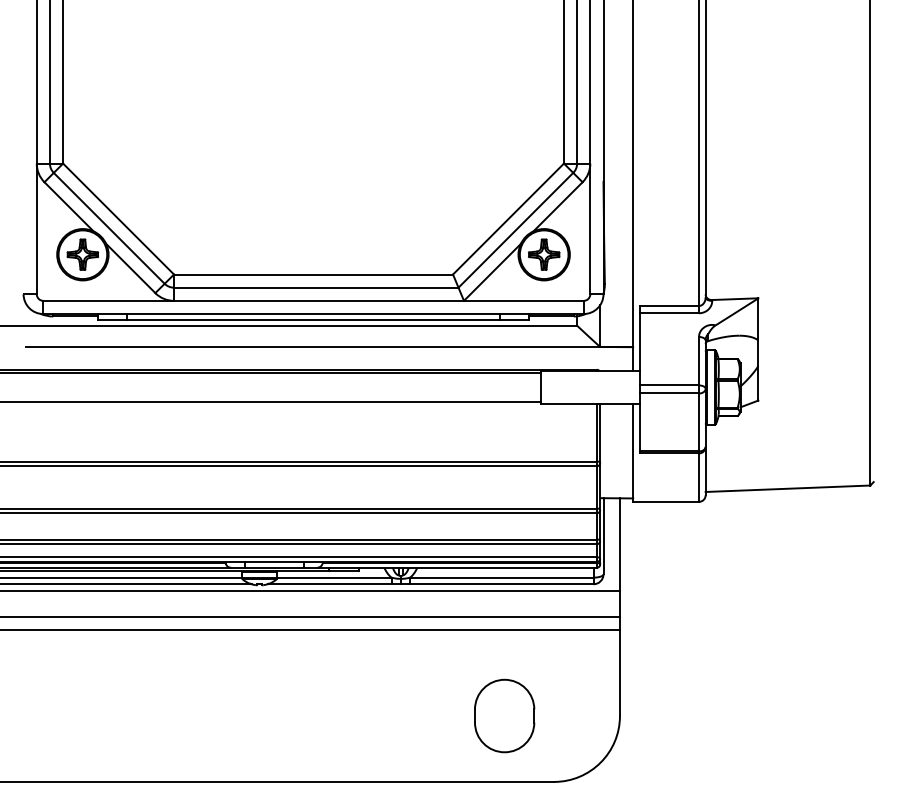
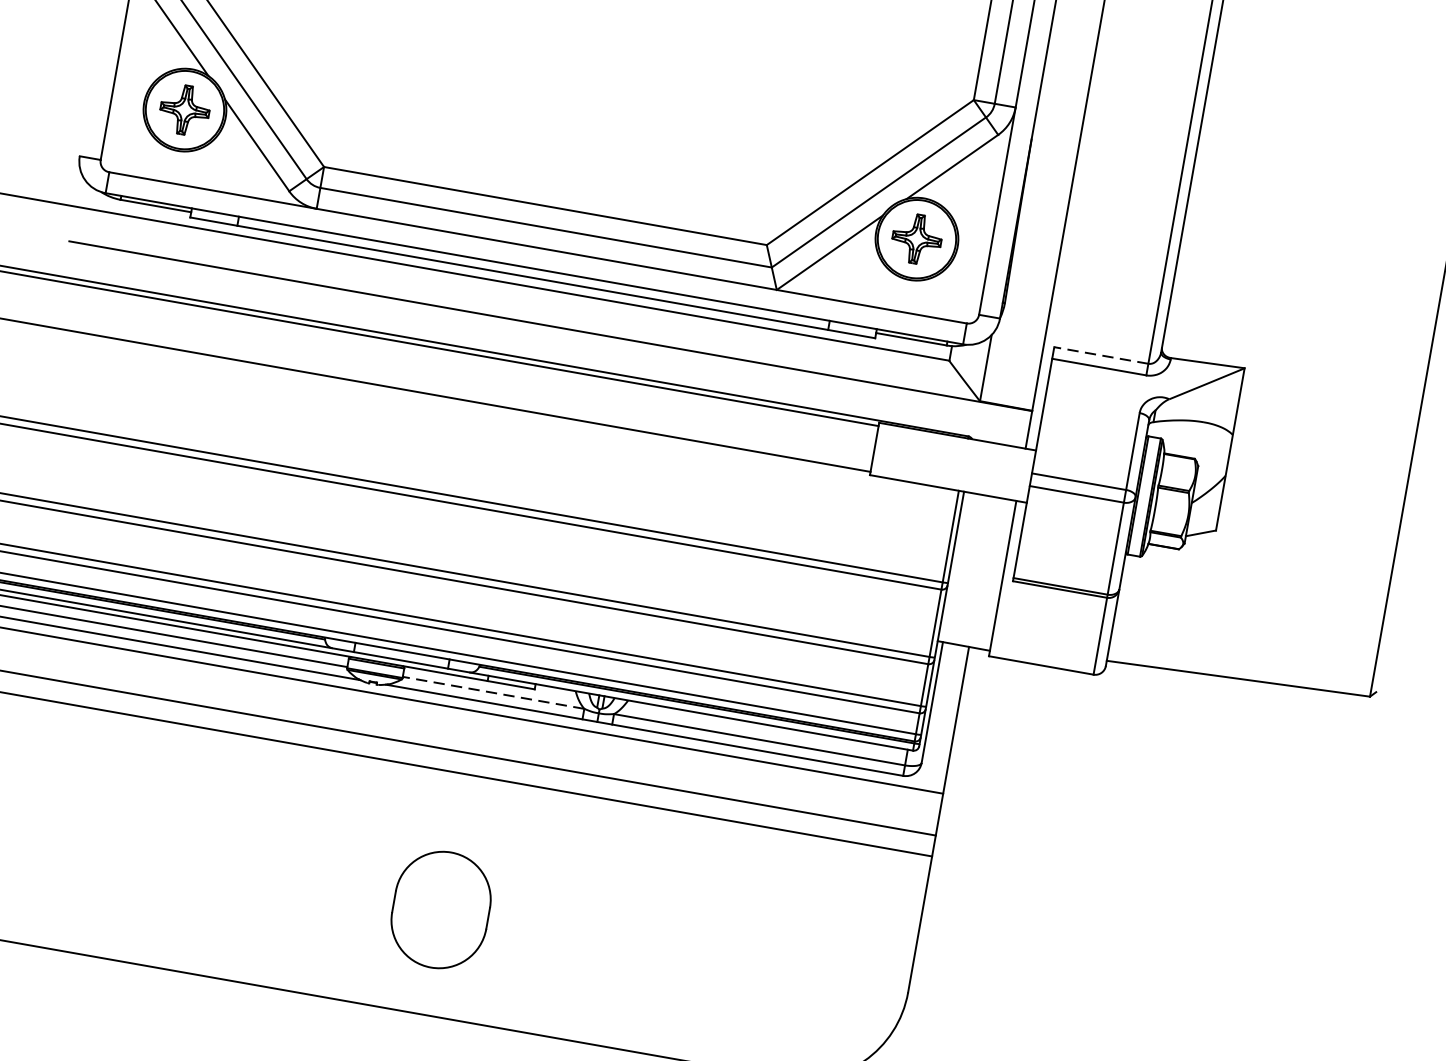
line: (669, 305) -> (1101, 354), solid -> dashed
line: (333, 577) -> (492, 692), solid -> dashed
part: (504, 715) -> (441, 909), moved

